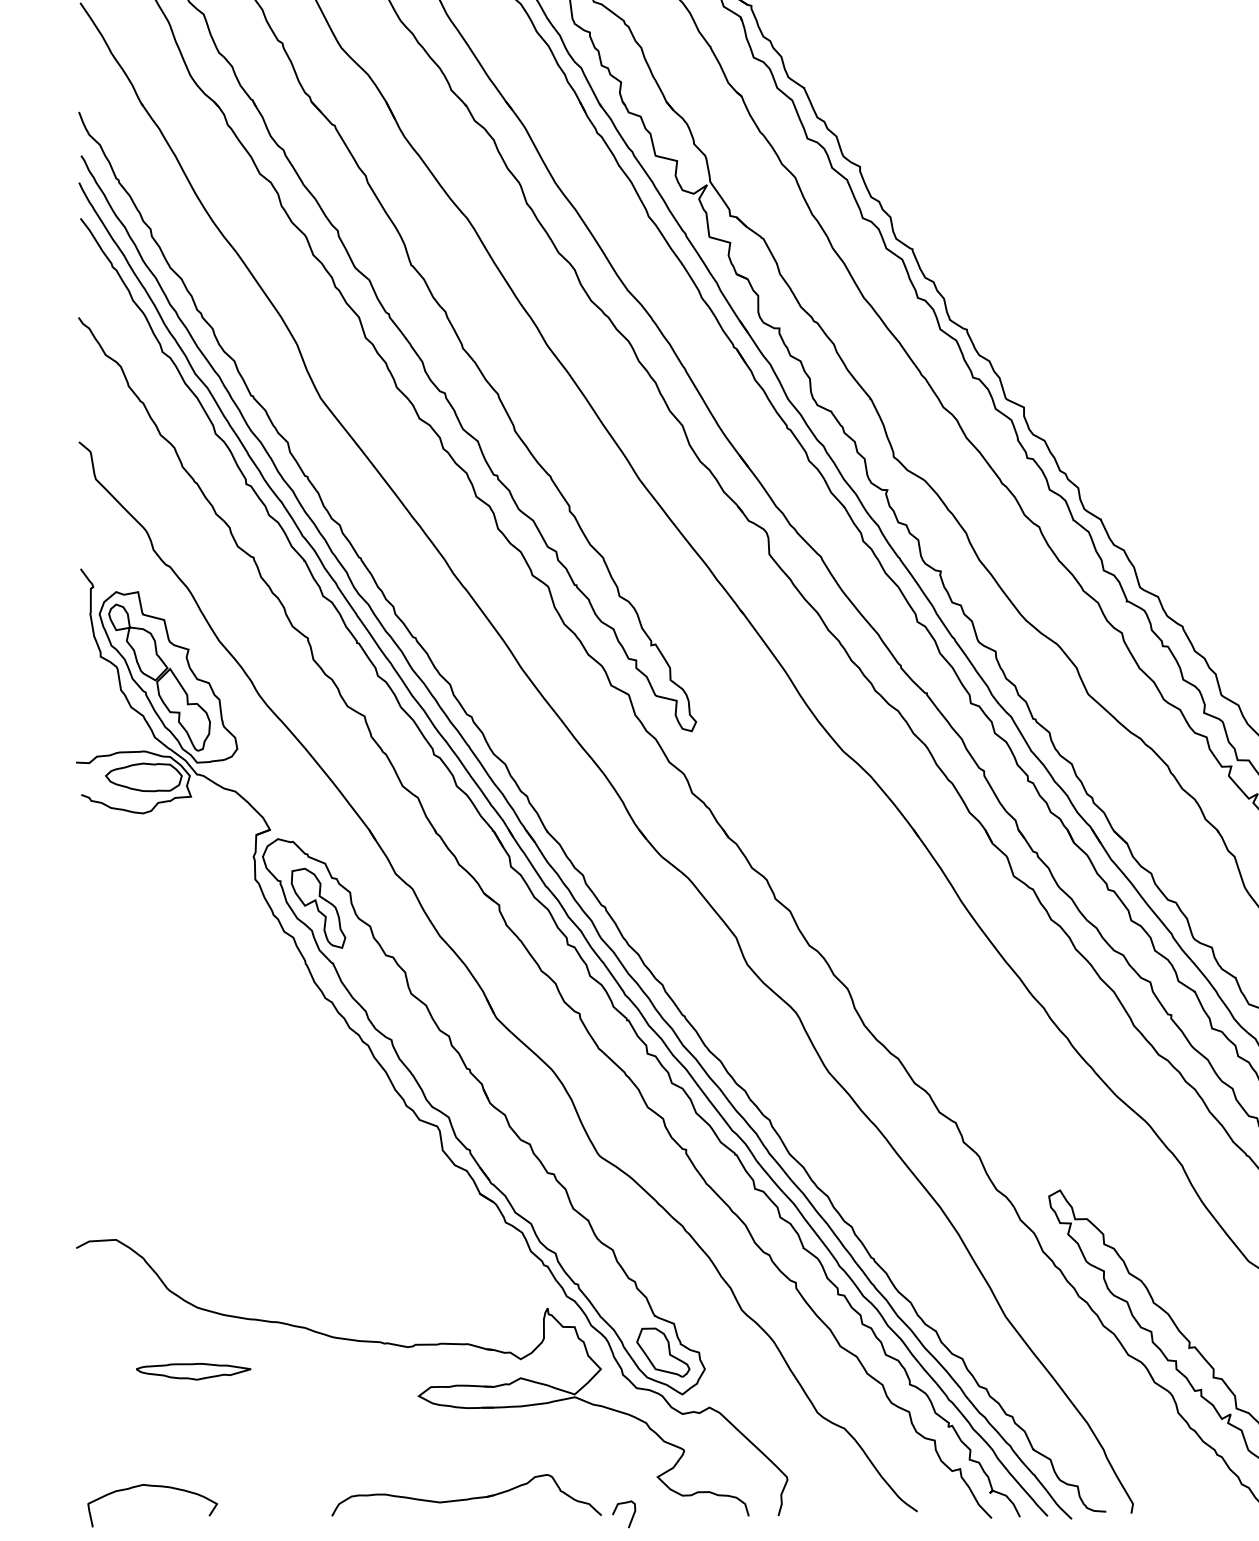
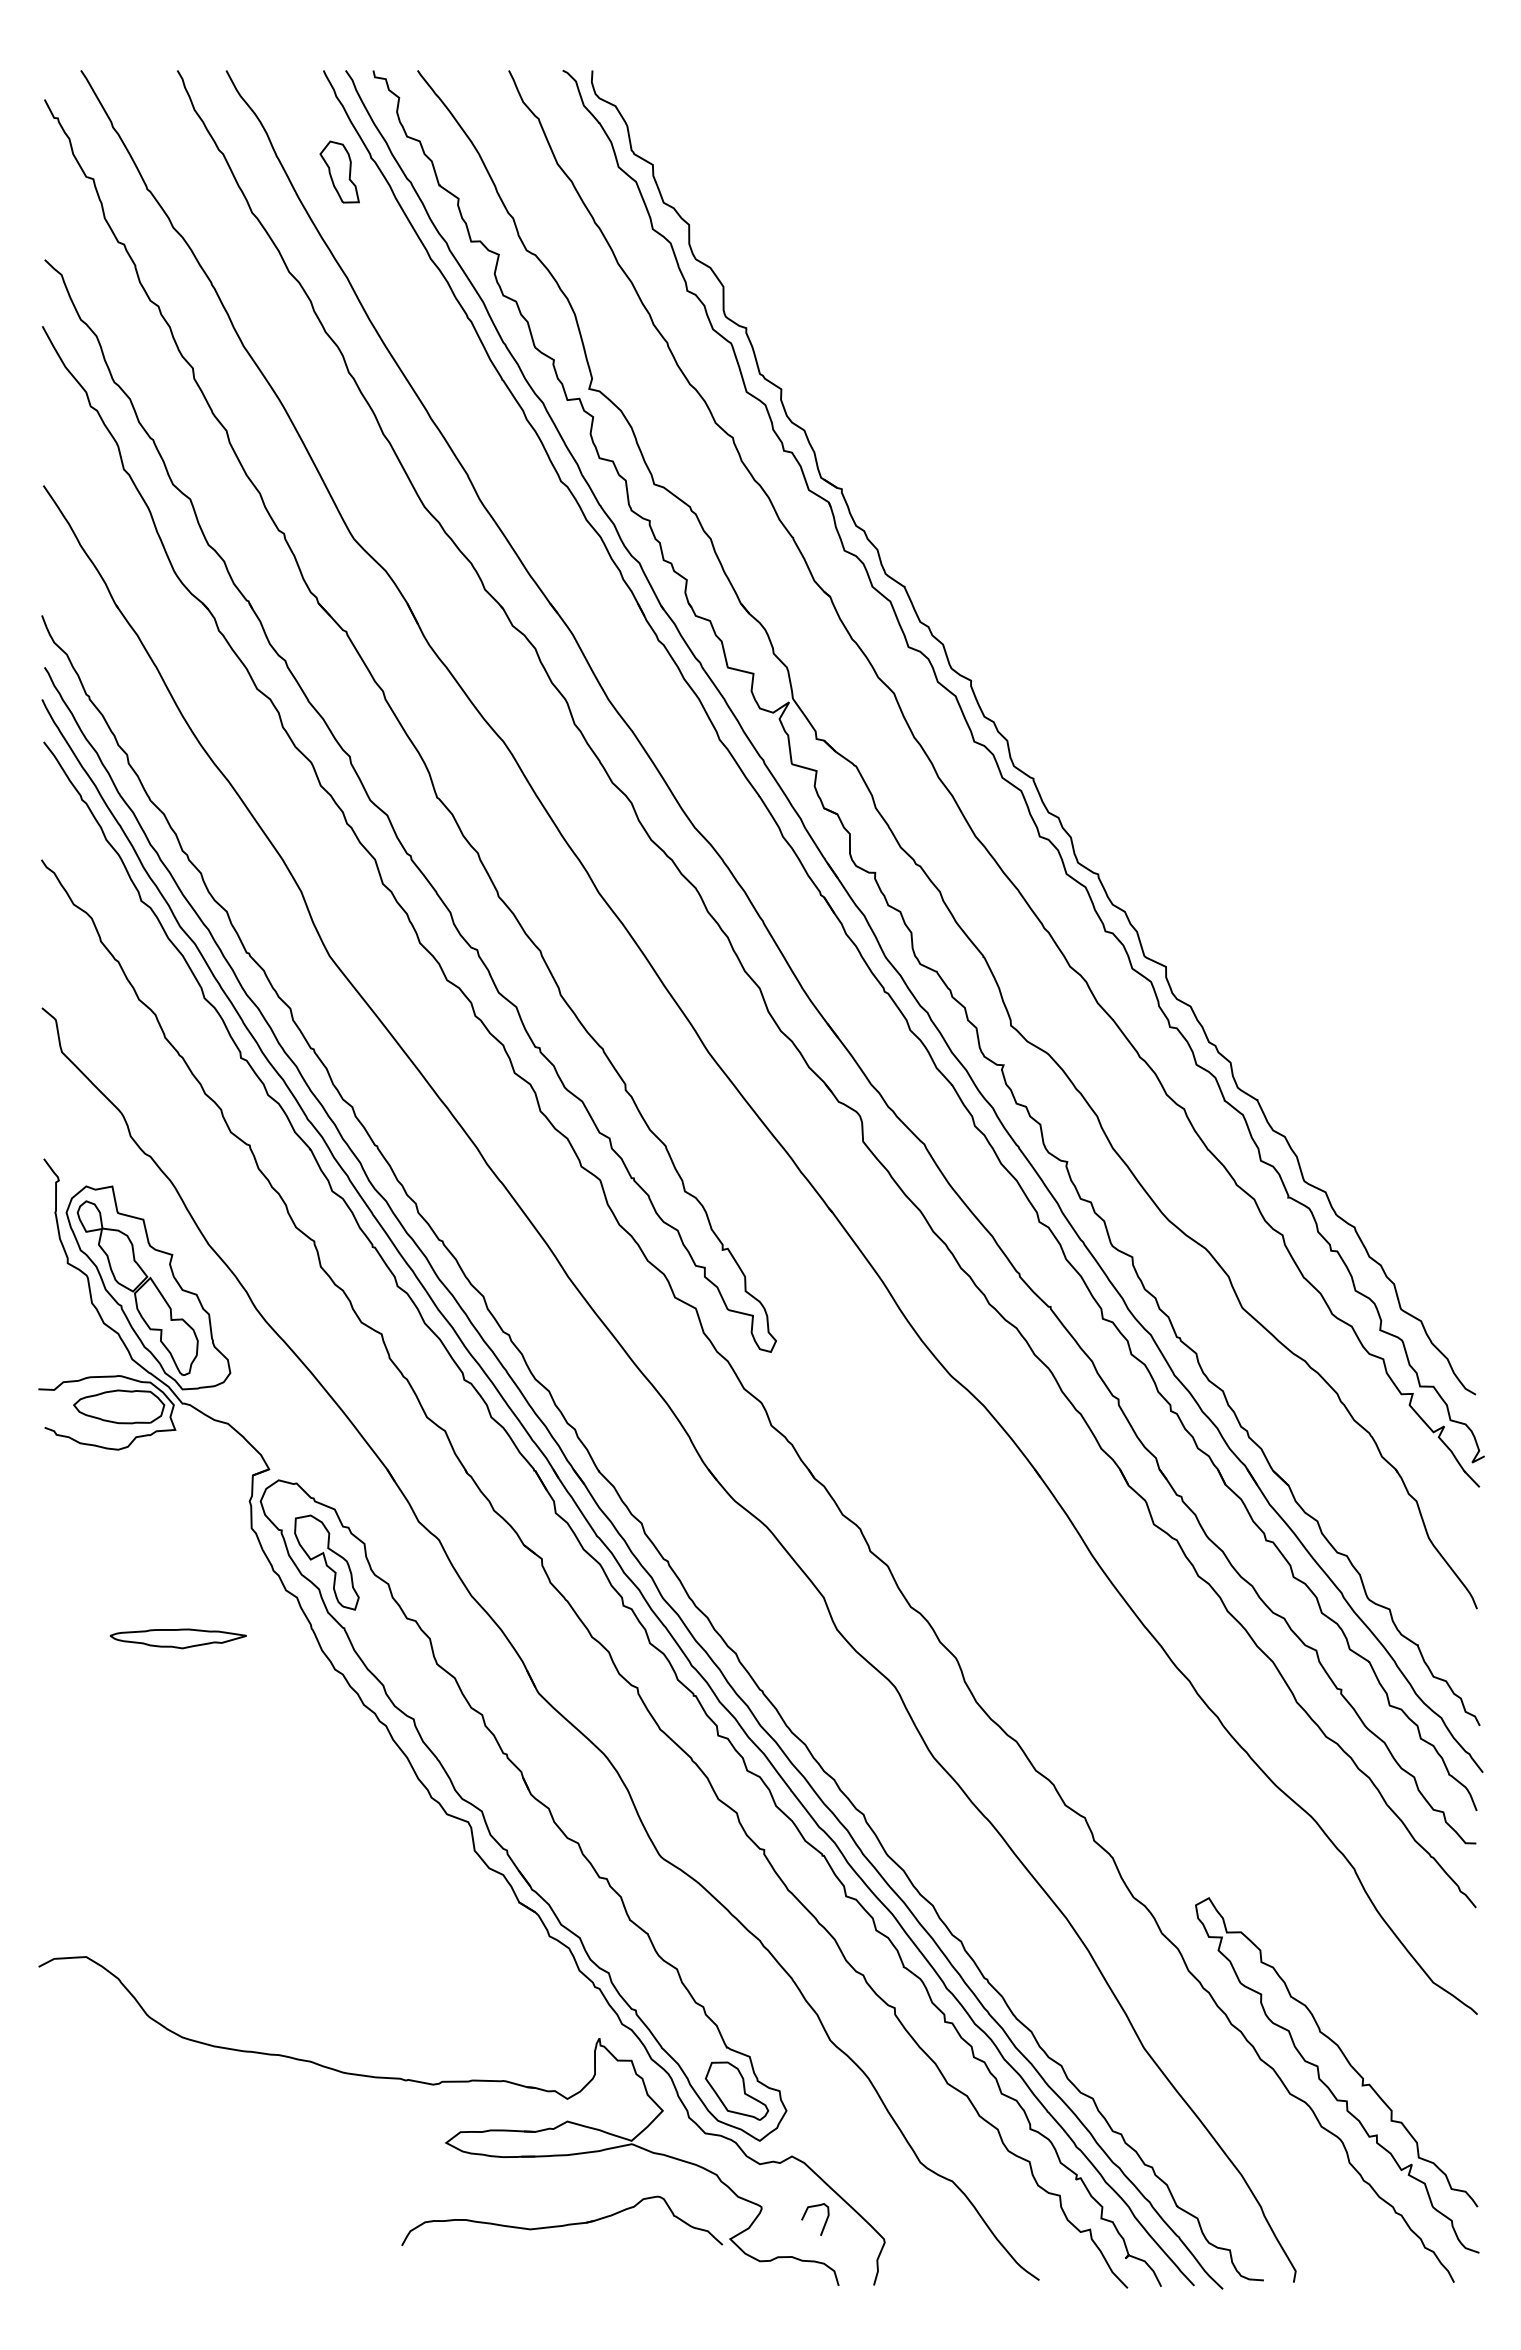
part: (192, 1371) -> (177, 1638), moved
curve: (152, 1486) -> (129, 2250), removed
part: (467, 1495) -> (562, 2220), moved
curve: (631, 1517) -> (824, 2223), moved

